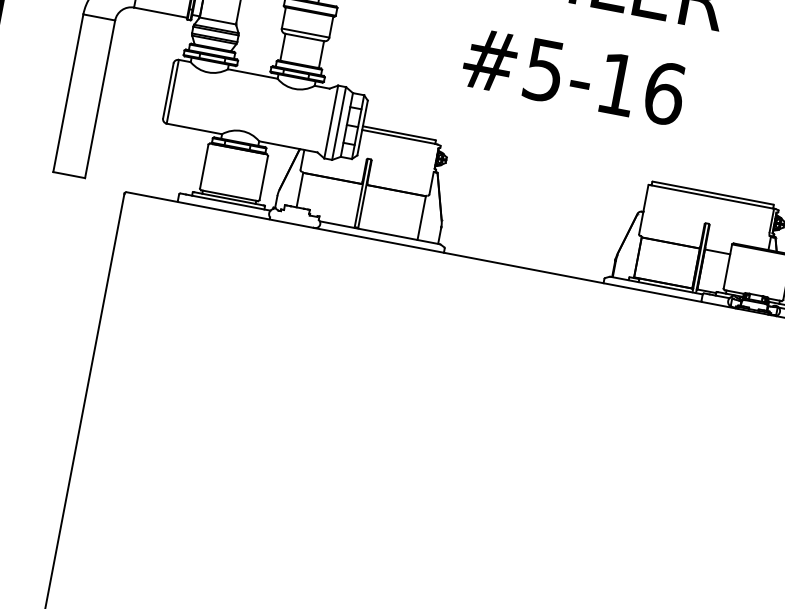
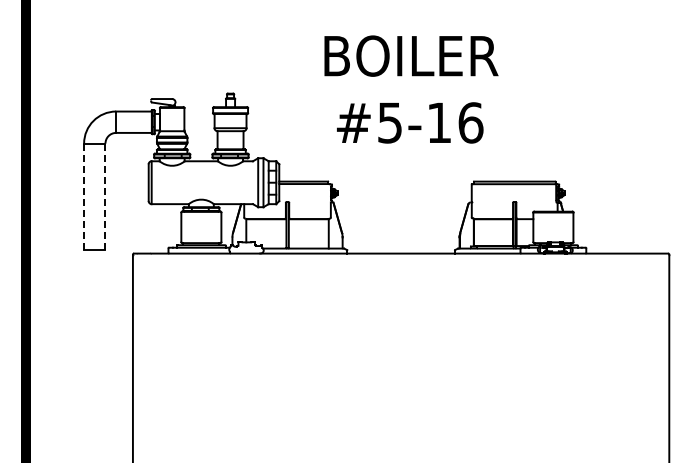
line: (68, 93) -> (84, 196), solid -> dashed
line: (100, 99) -> (105, 196), solid -> dashed

